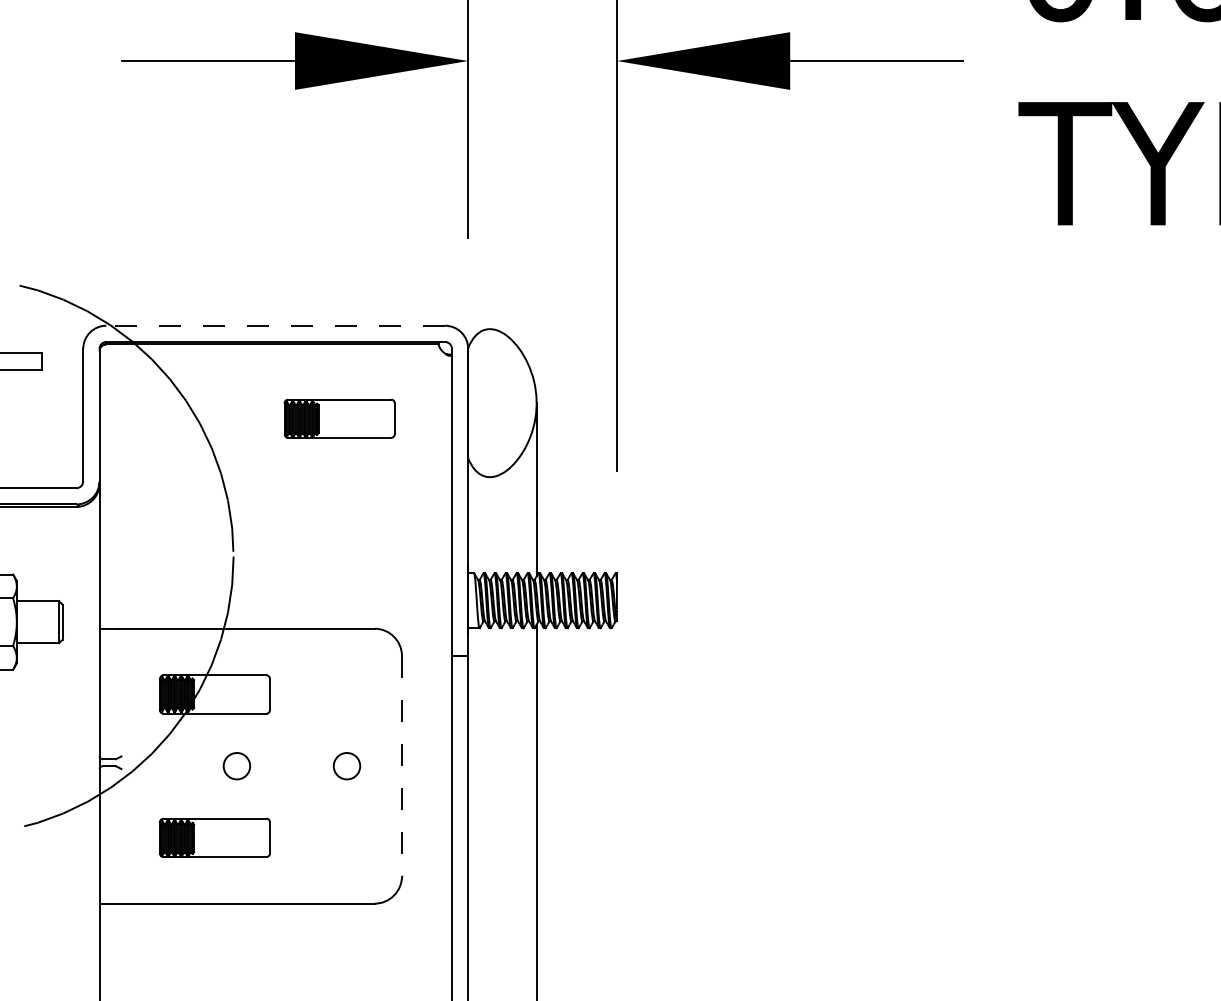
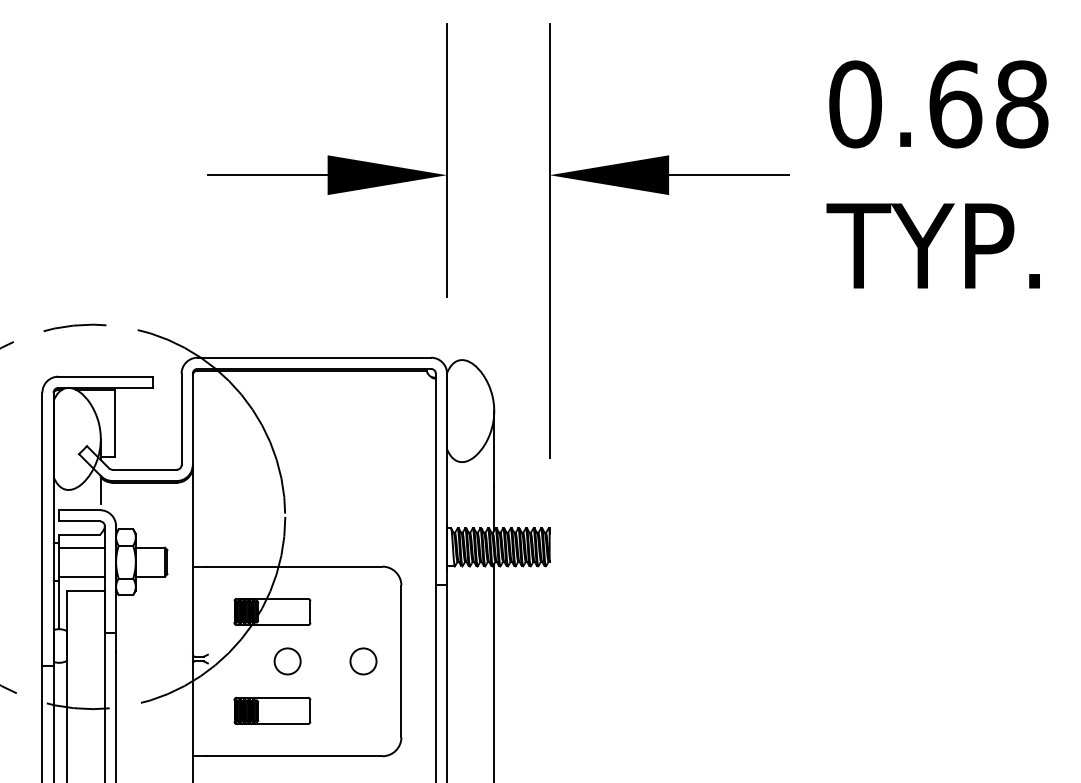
line: (275, 325) -> (314, 357), dashed -> solid
part: (339, 418) -> (358, 421), removed
circle: (236, 766) -> (287, 661), size x1.43
circle: (347, 766) -> (363, 661), size x1.43
line: (402, 766) -> (401, 661), dashed -> solid

